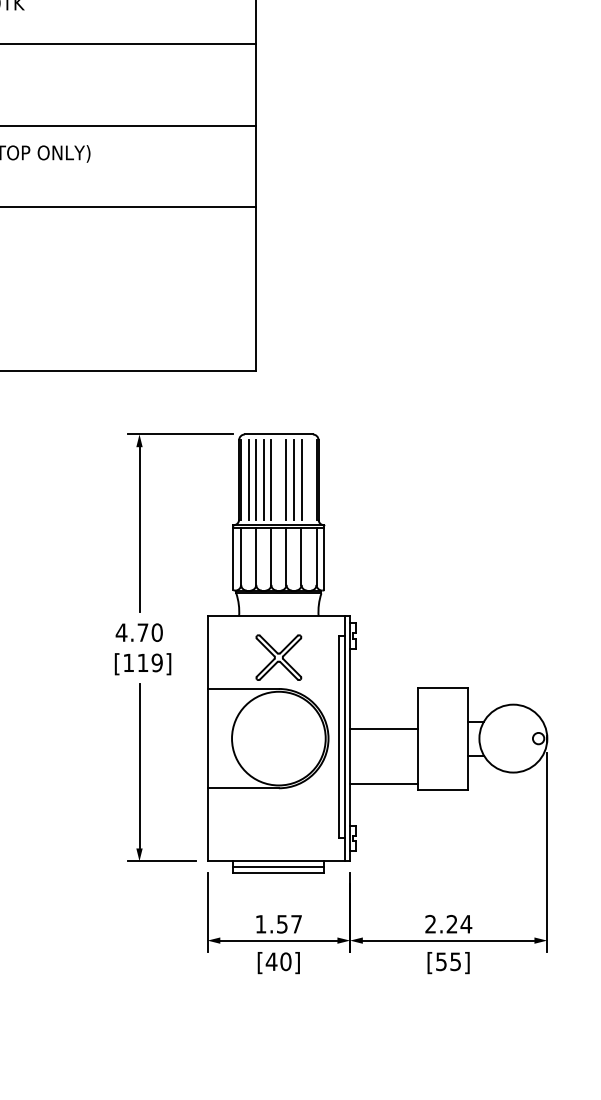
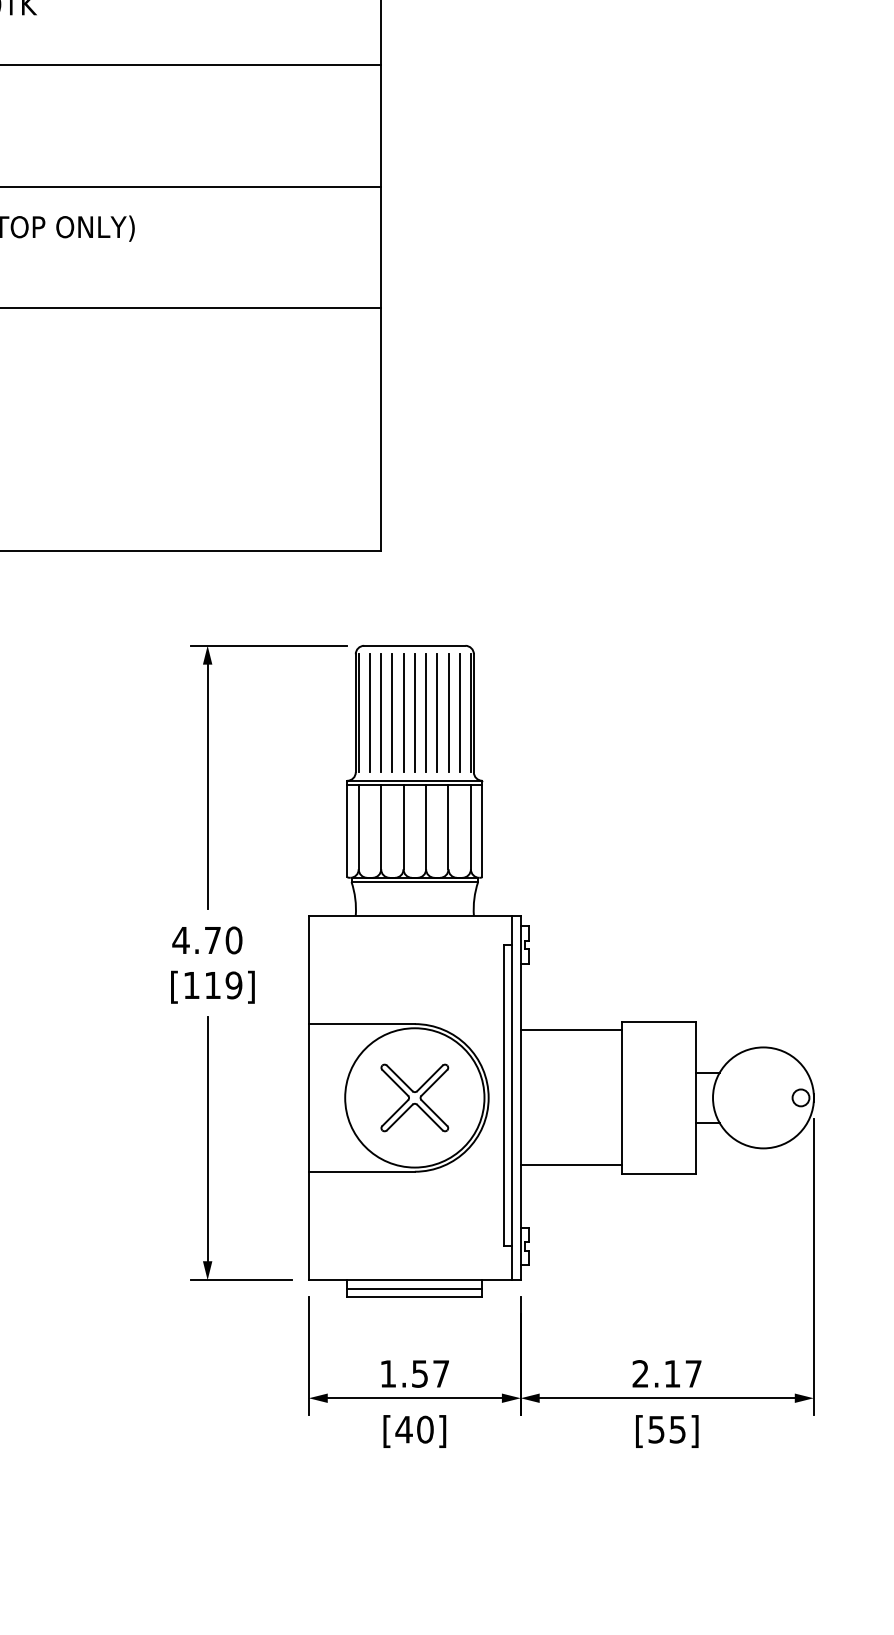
line: (278, 479) -> (414, 712), added
line: (309, 479) -> (460, 712), added
part: (278, 657) -> (414, 1097), moved
line: (384, 729) -> (571, 1030), moved
text: (459, 923) -> (683, 1372), 2.24 -> 2.17

